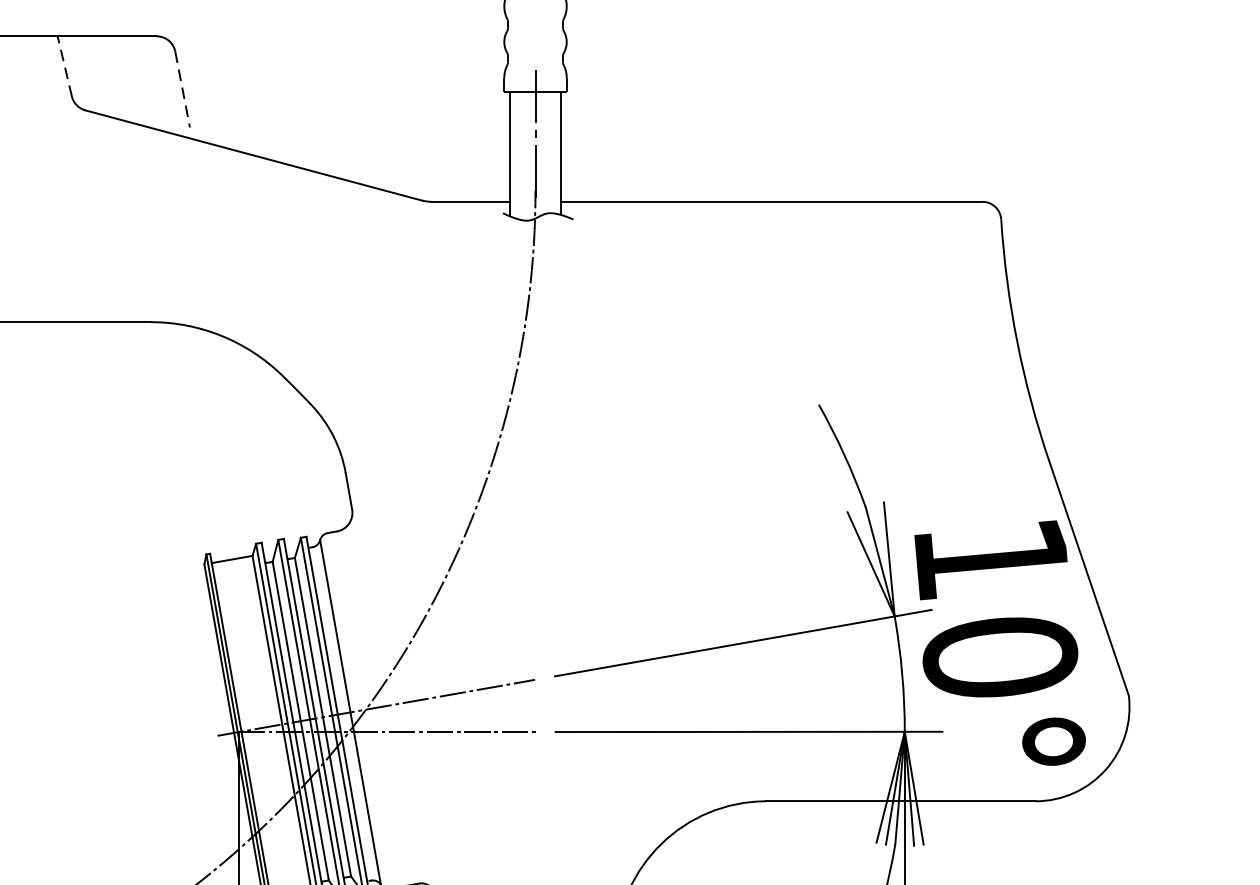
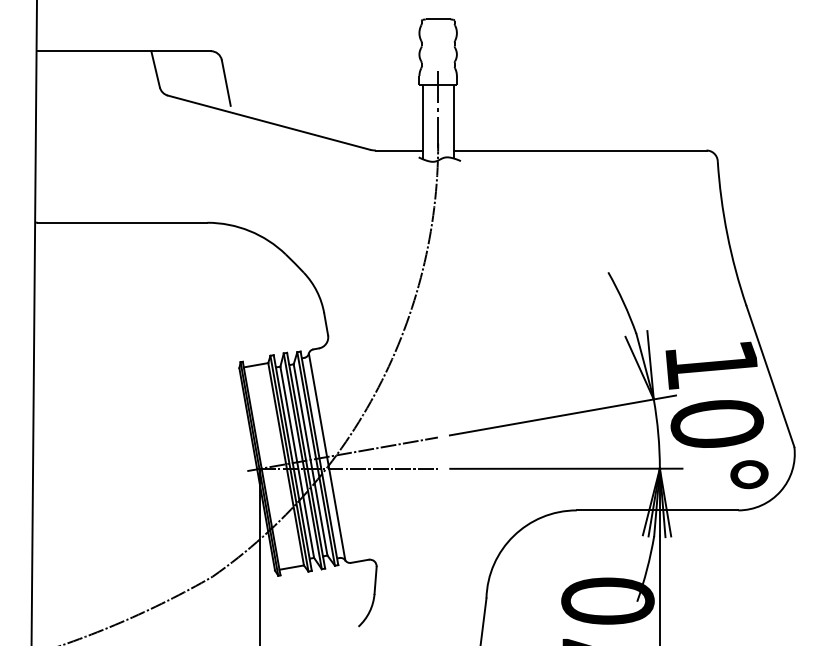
line: (64, 66) -> (155, 69), dashed -> solid
line: (182, 90) -> (226, 83), dashed -> solid

